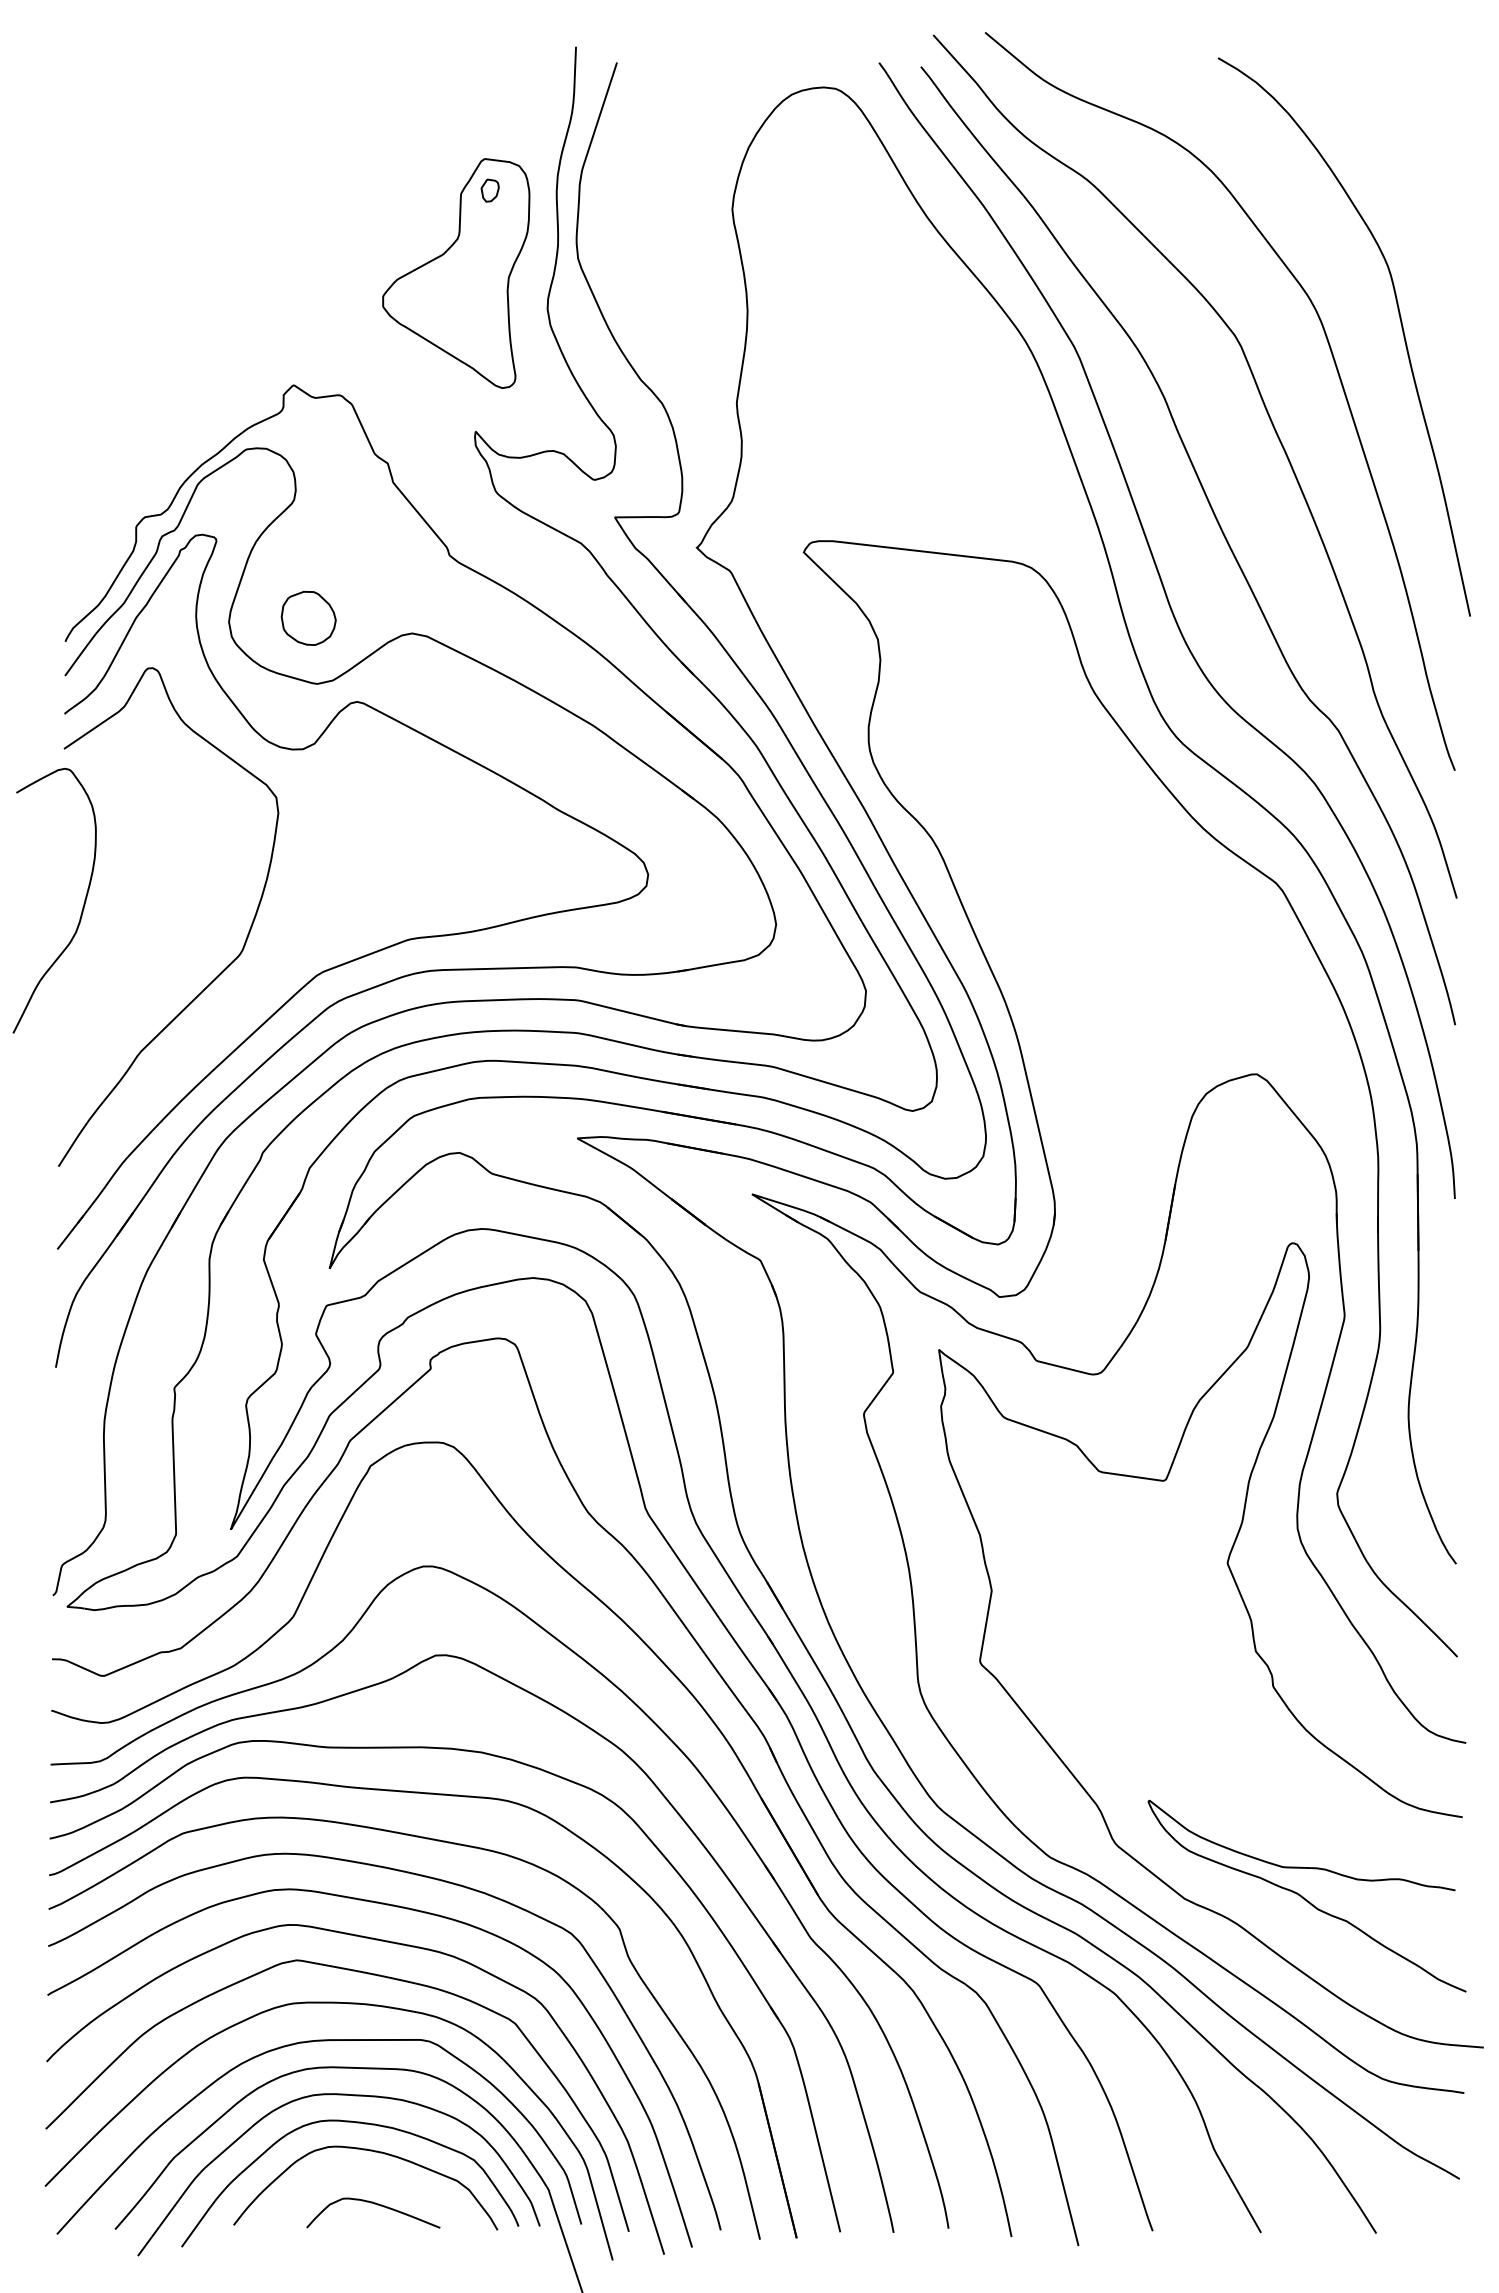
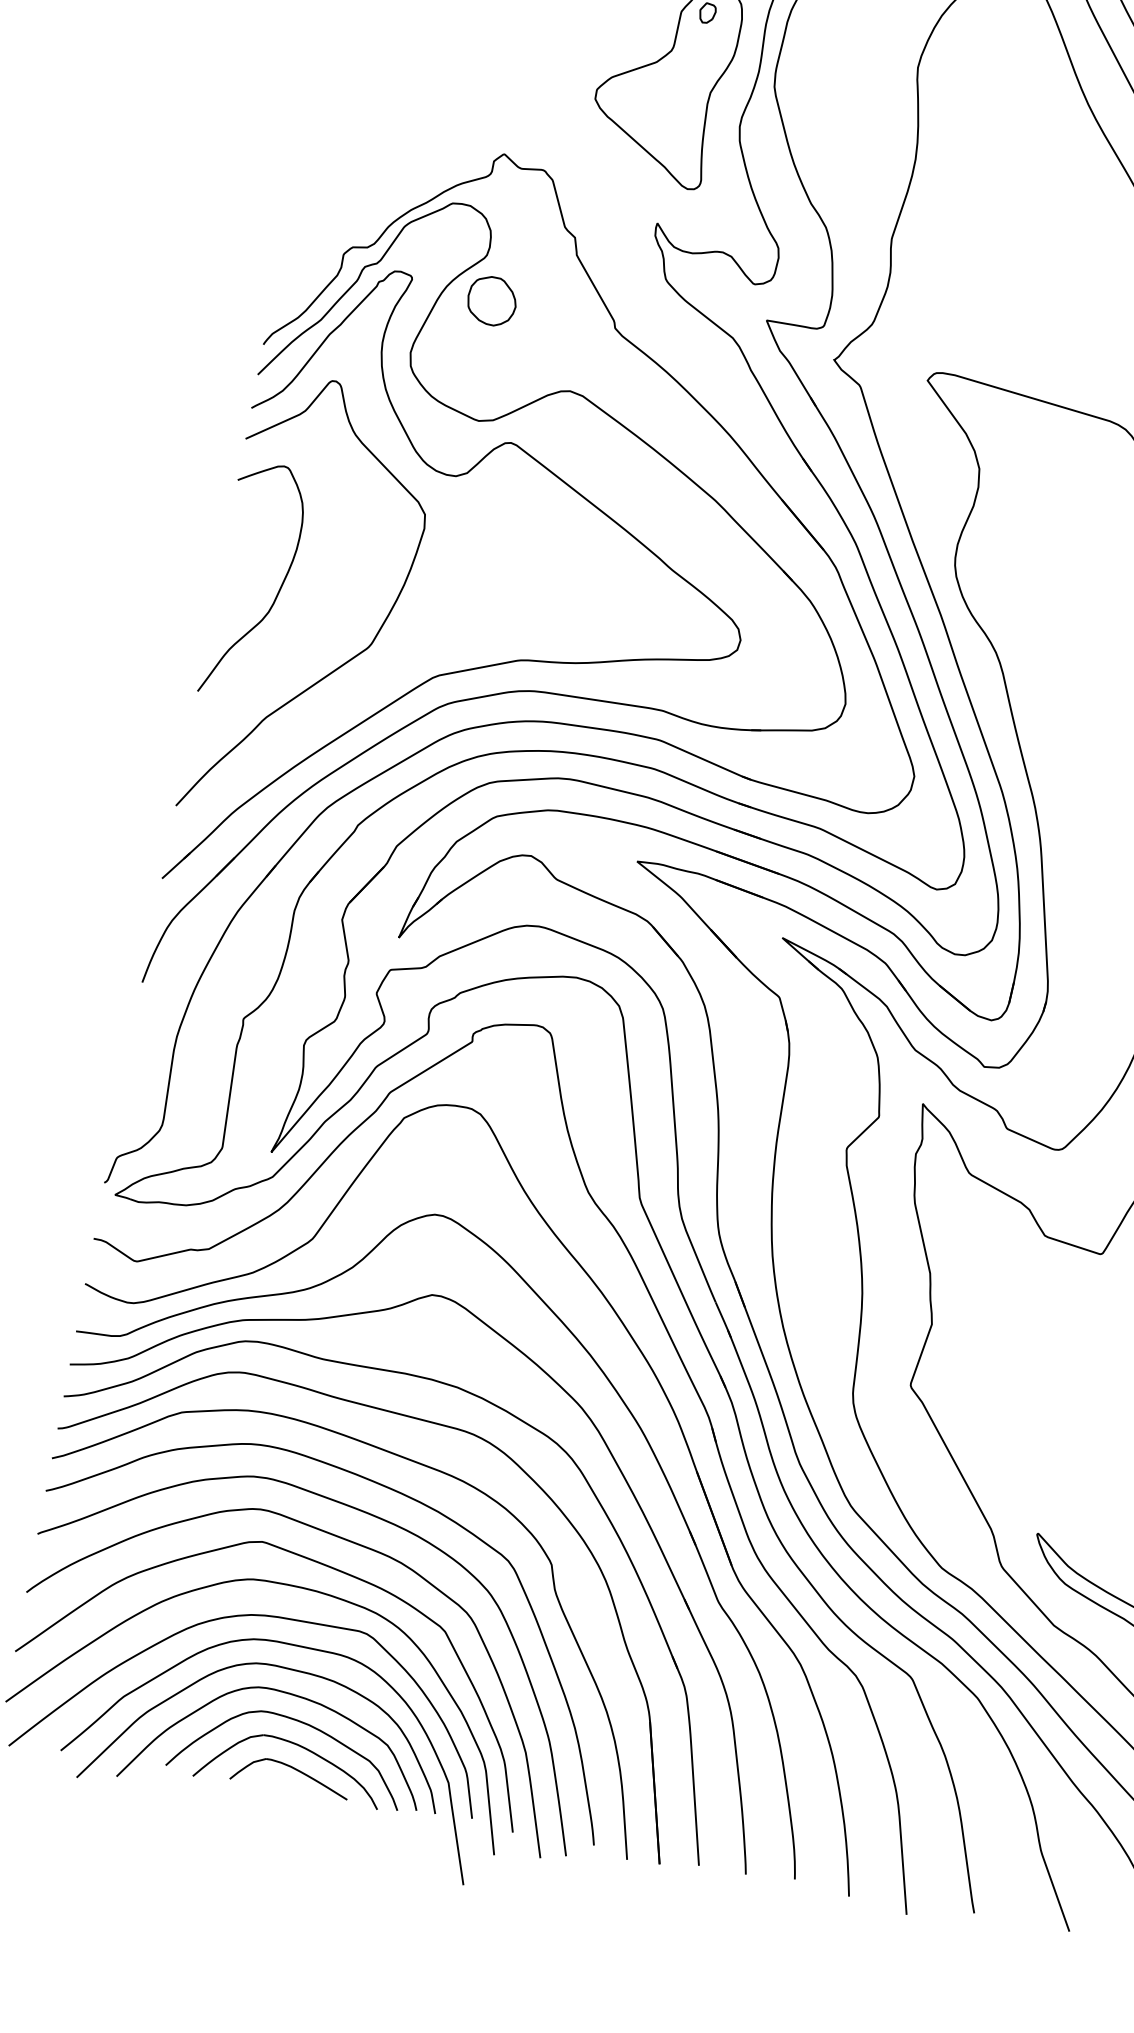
part: (308, 618) -> (491, 301), moved
curve: (82, 907) -> (278, 591), moved
part: (379, 2179) -> (301, 1747), added

